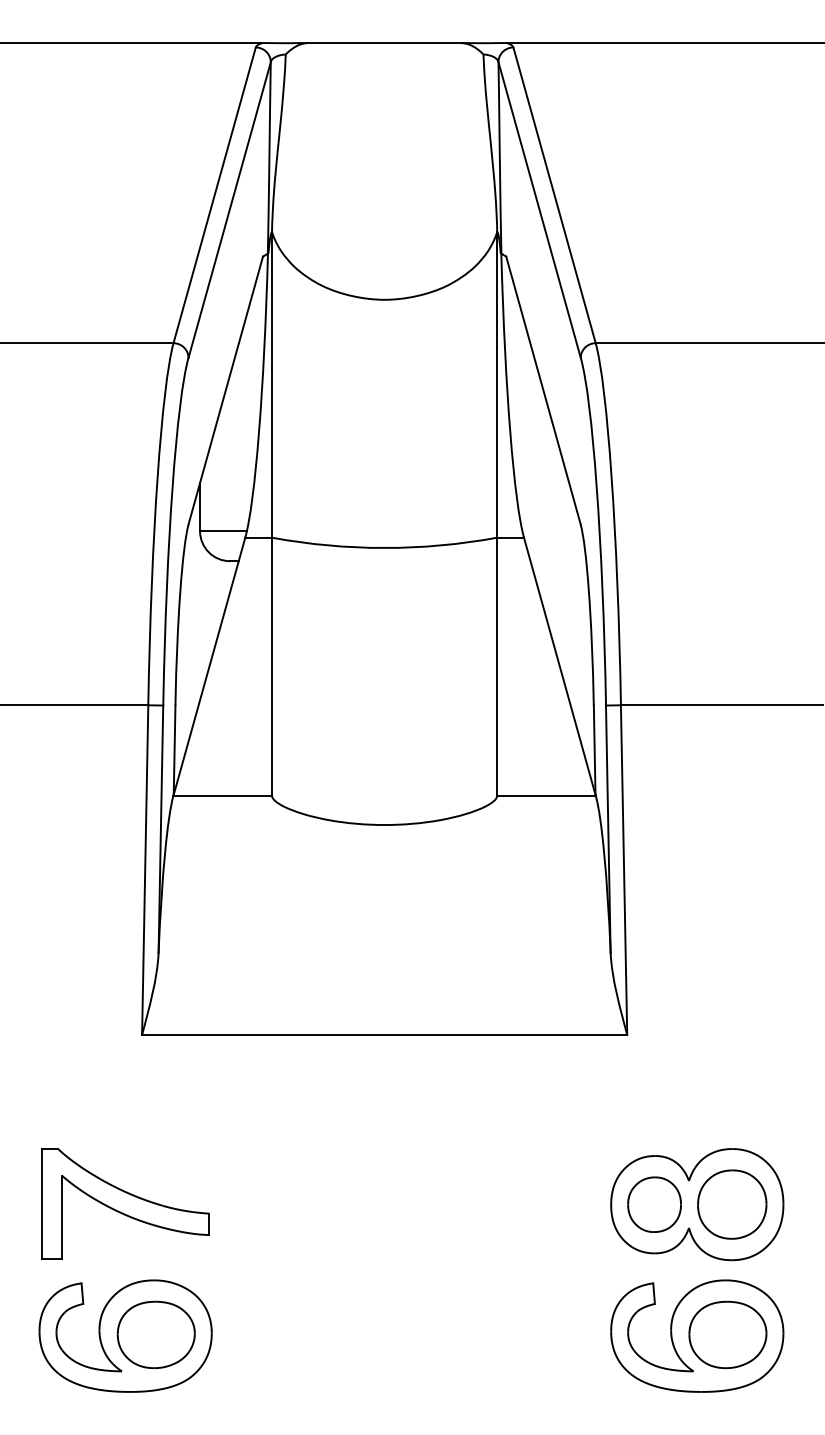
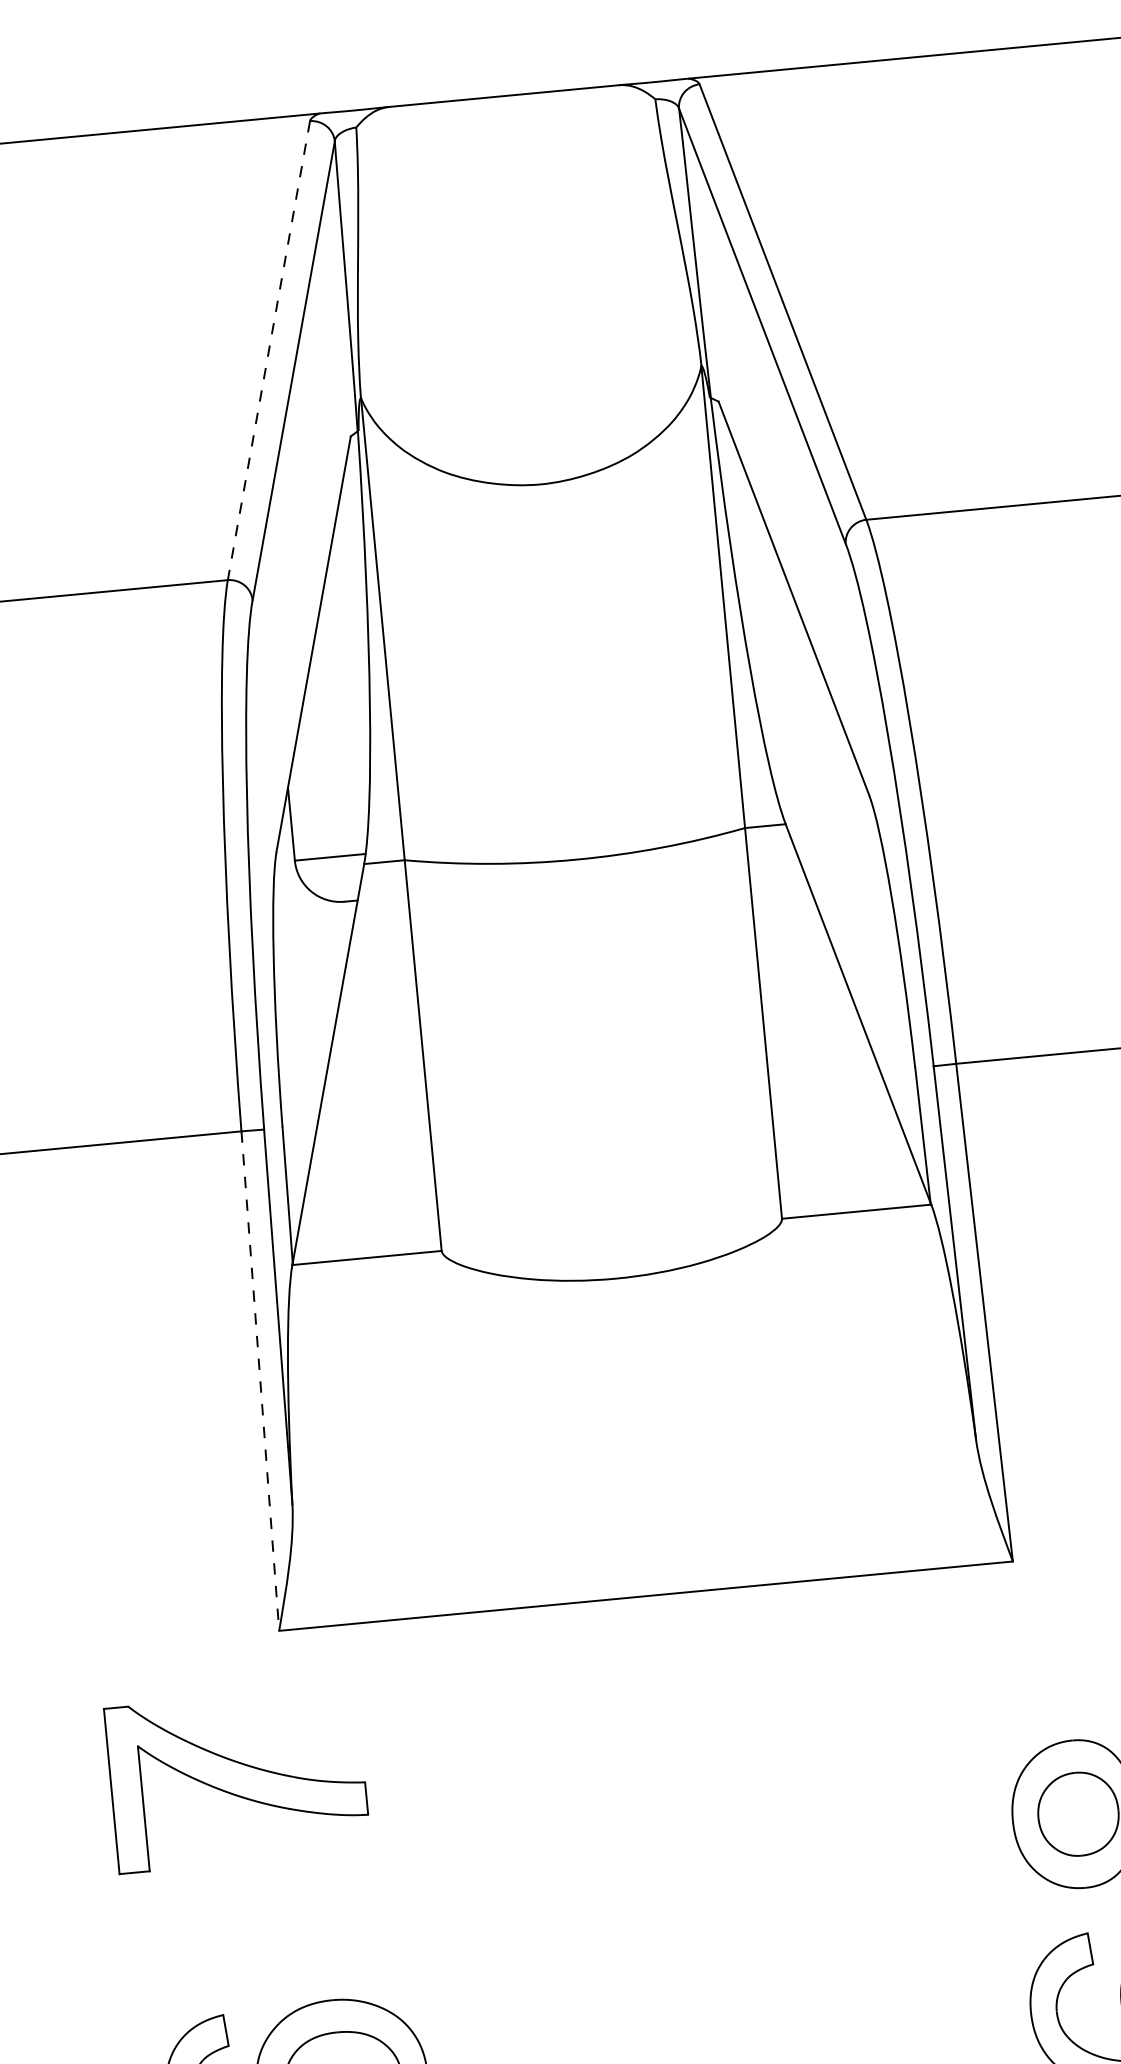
line: (214, 195) -> (268, 350), solid -> dashed
line: (145, 870) -> (260, 1381), solid -> dashed
part: (125, 1203) -> (237, 1778), moved

